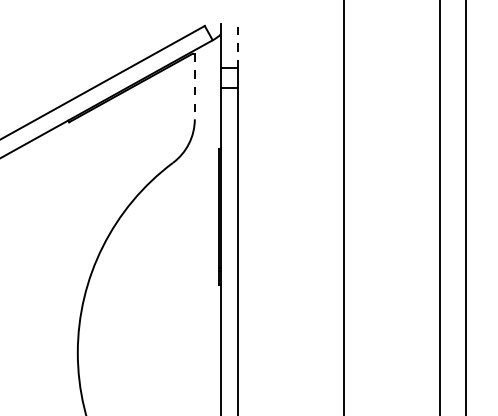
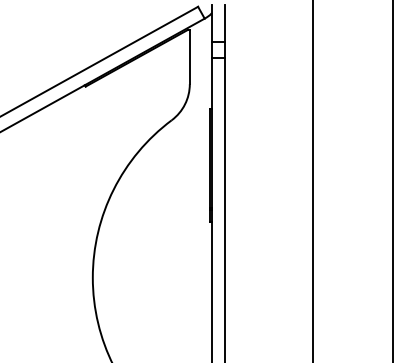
line: (237, 46) -> (225, 23), dashed -> solid
line: (194, 87) -> (189, 57), dashed -> solid

